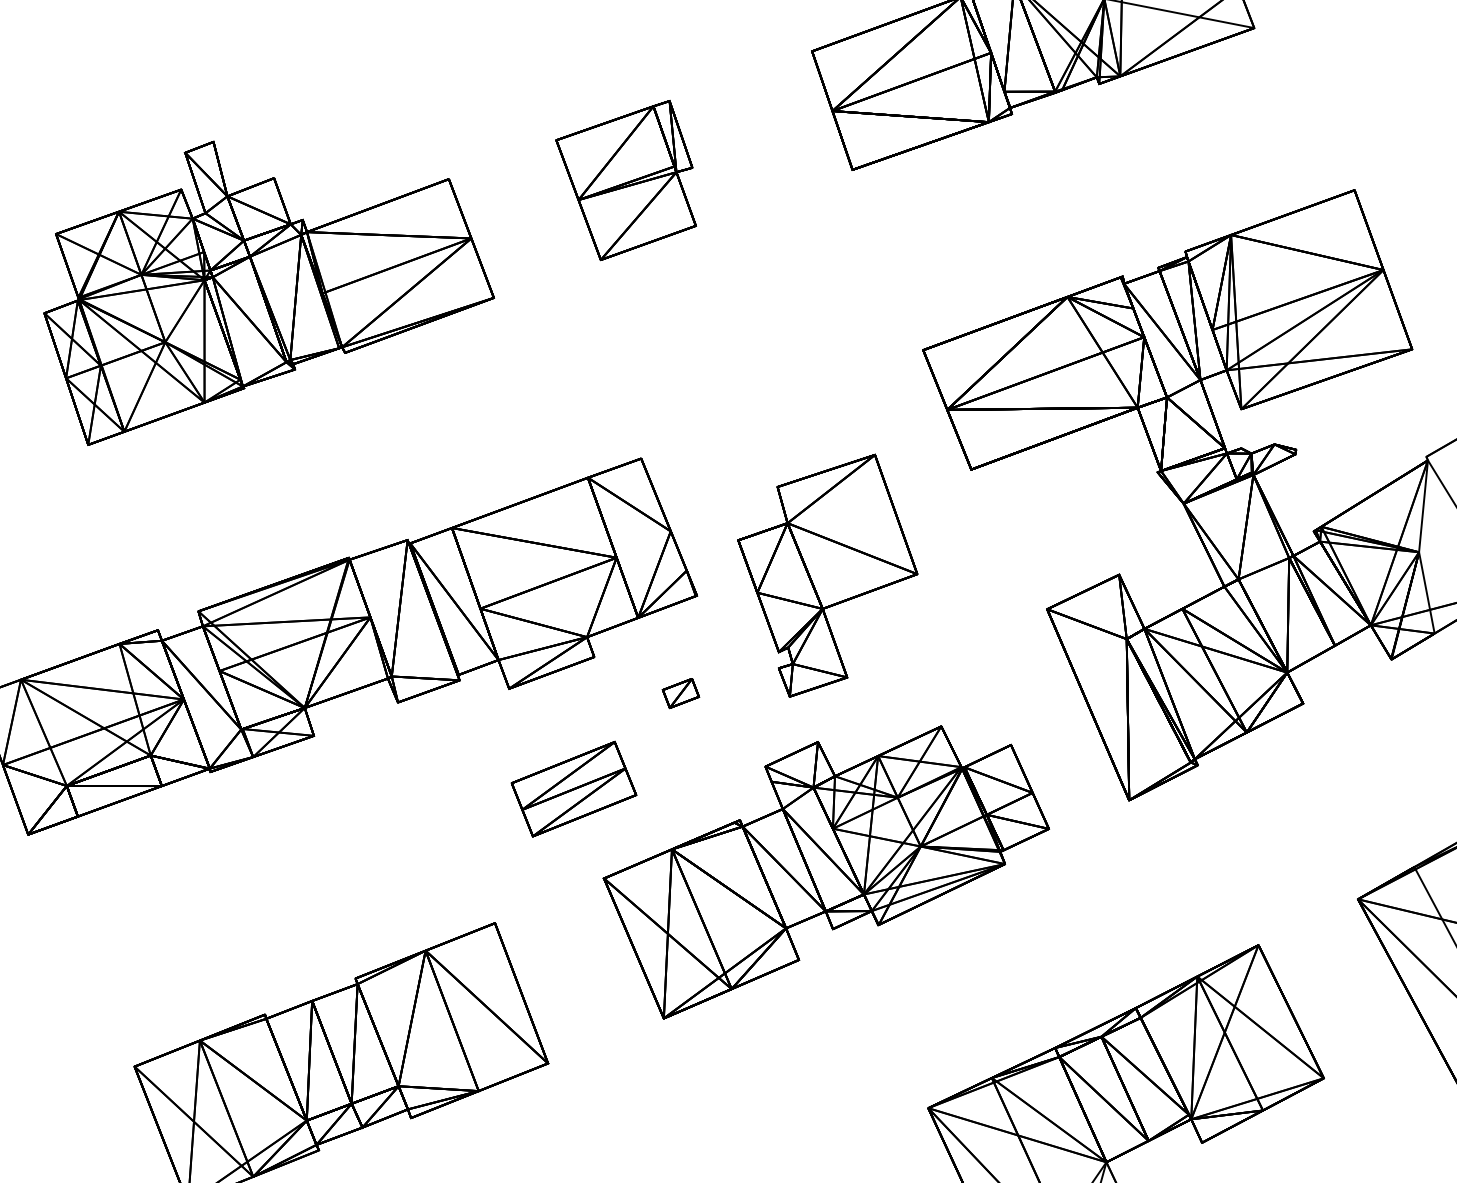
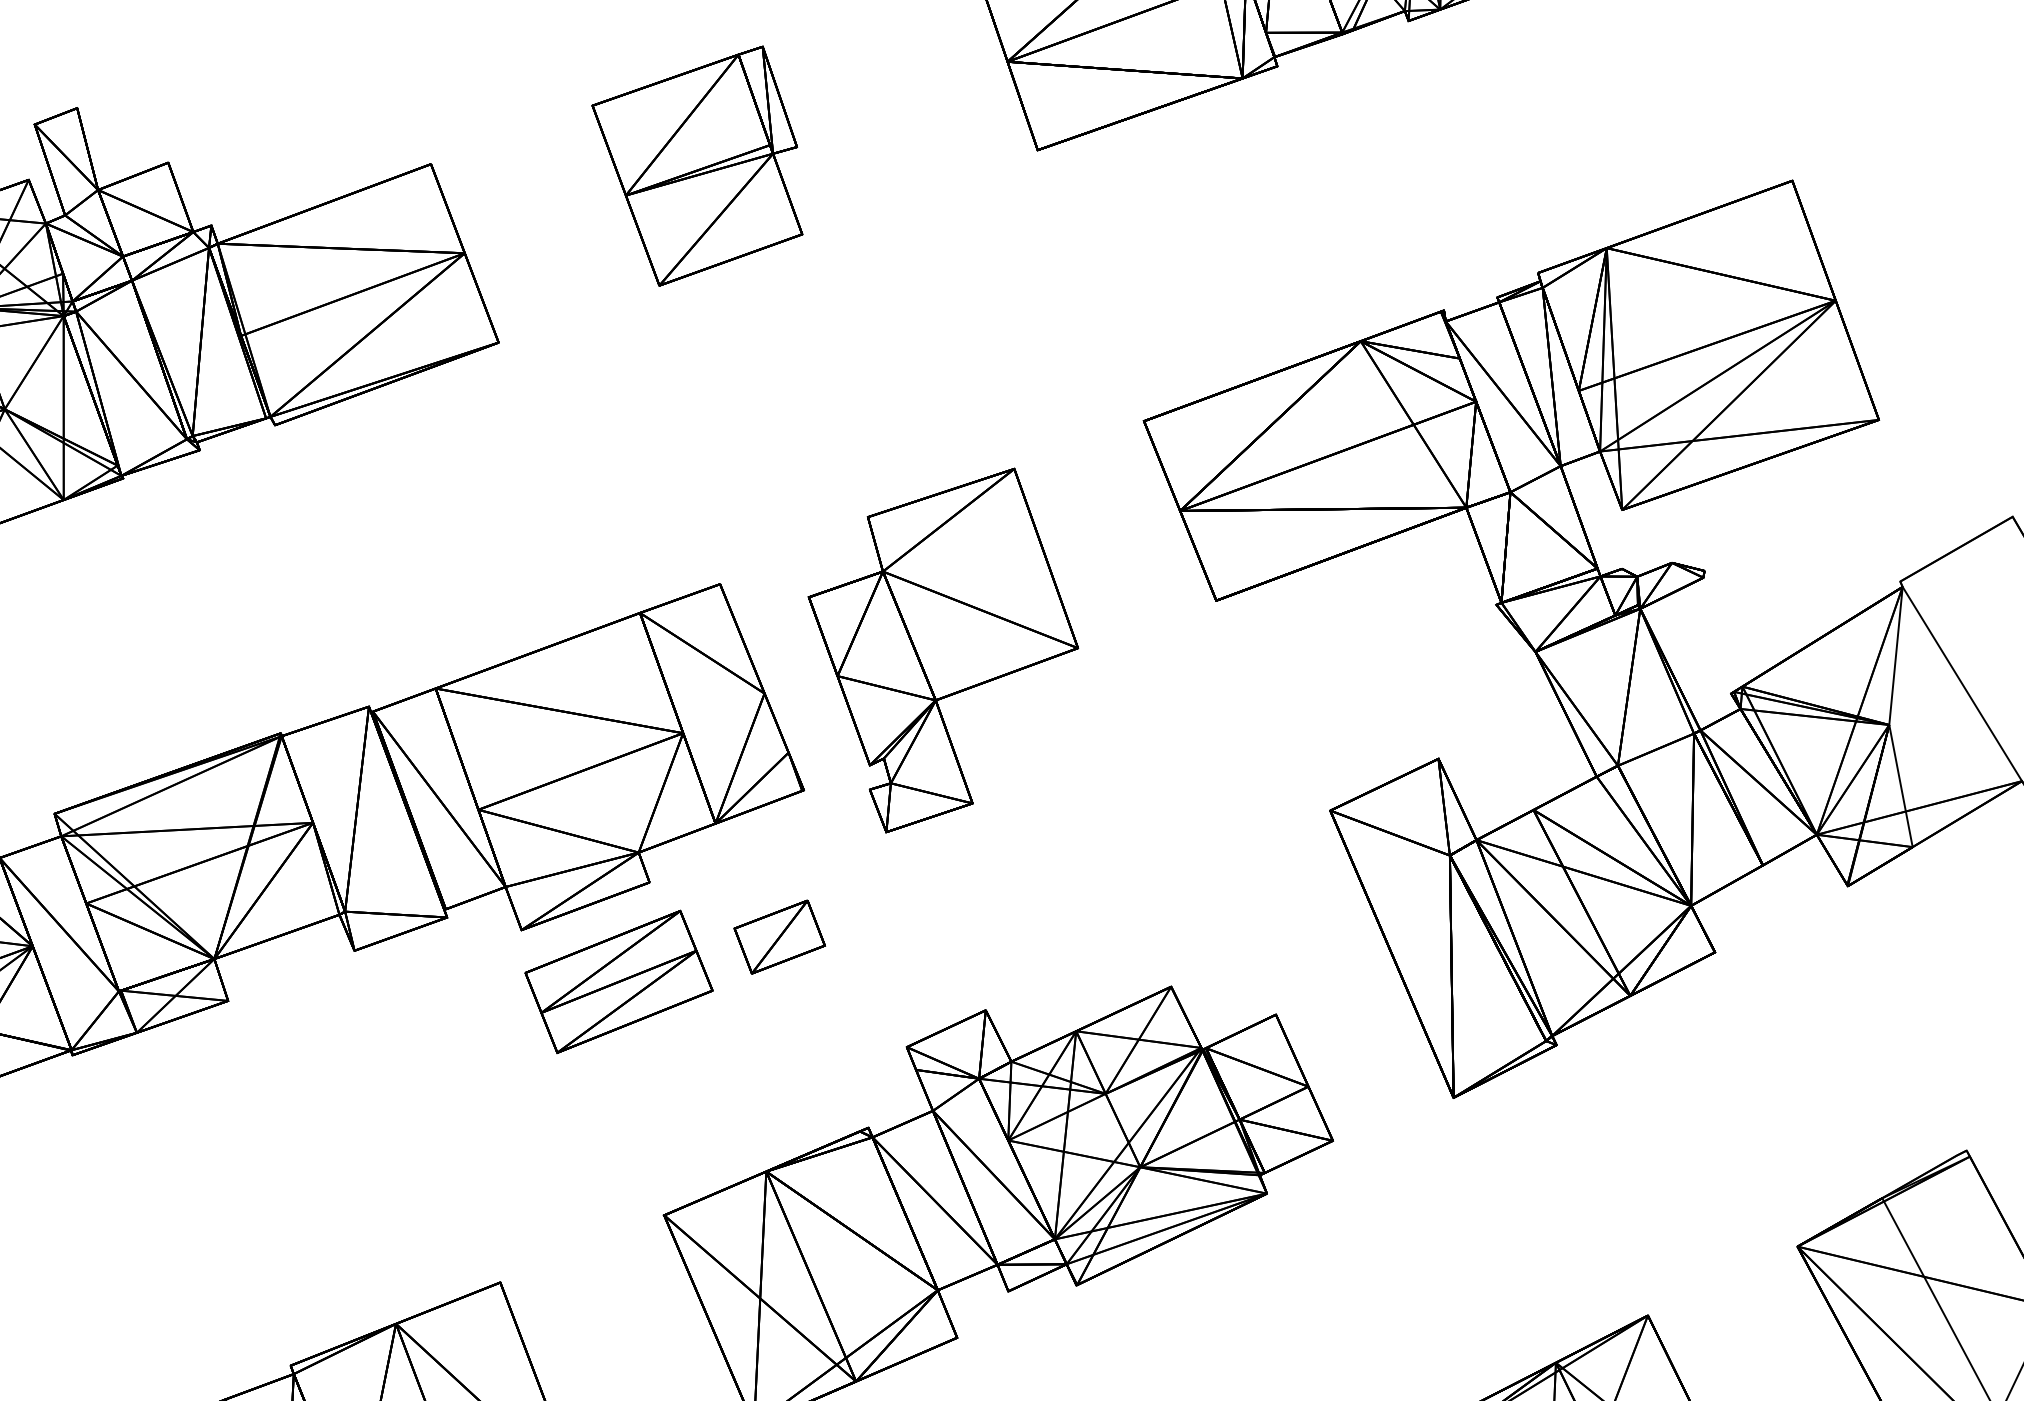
part: (827, 575) -> (942, 650), moved
part: (680, 693) -> (779, 937), size x1.67
part: (573, 788) -> (618, 980), moved

